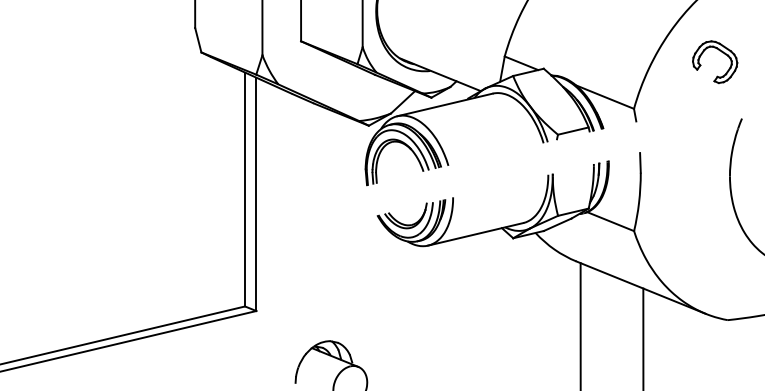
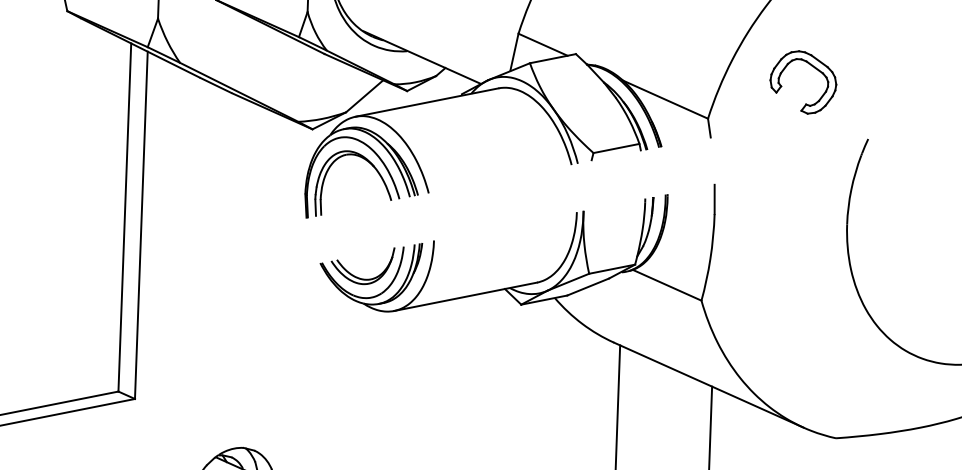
part: (722, 53) -> (814, 69), moved

